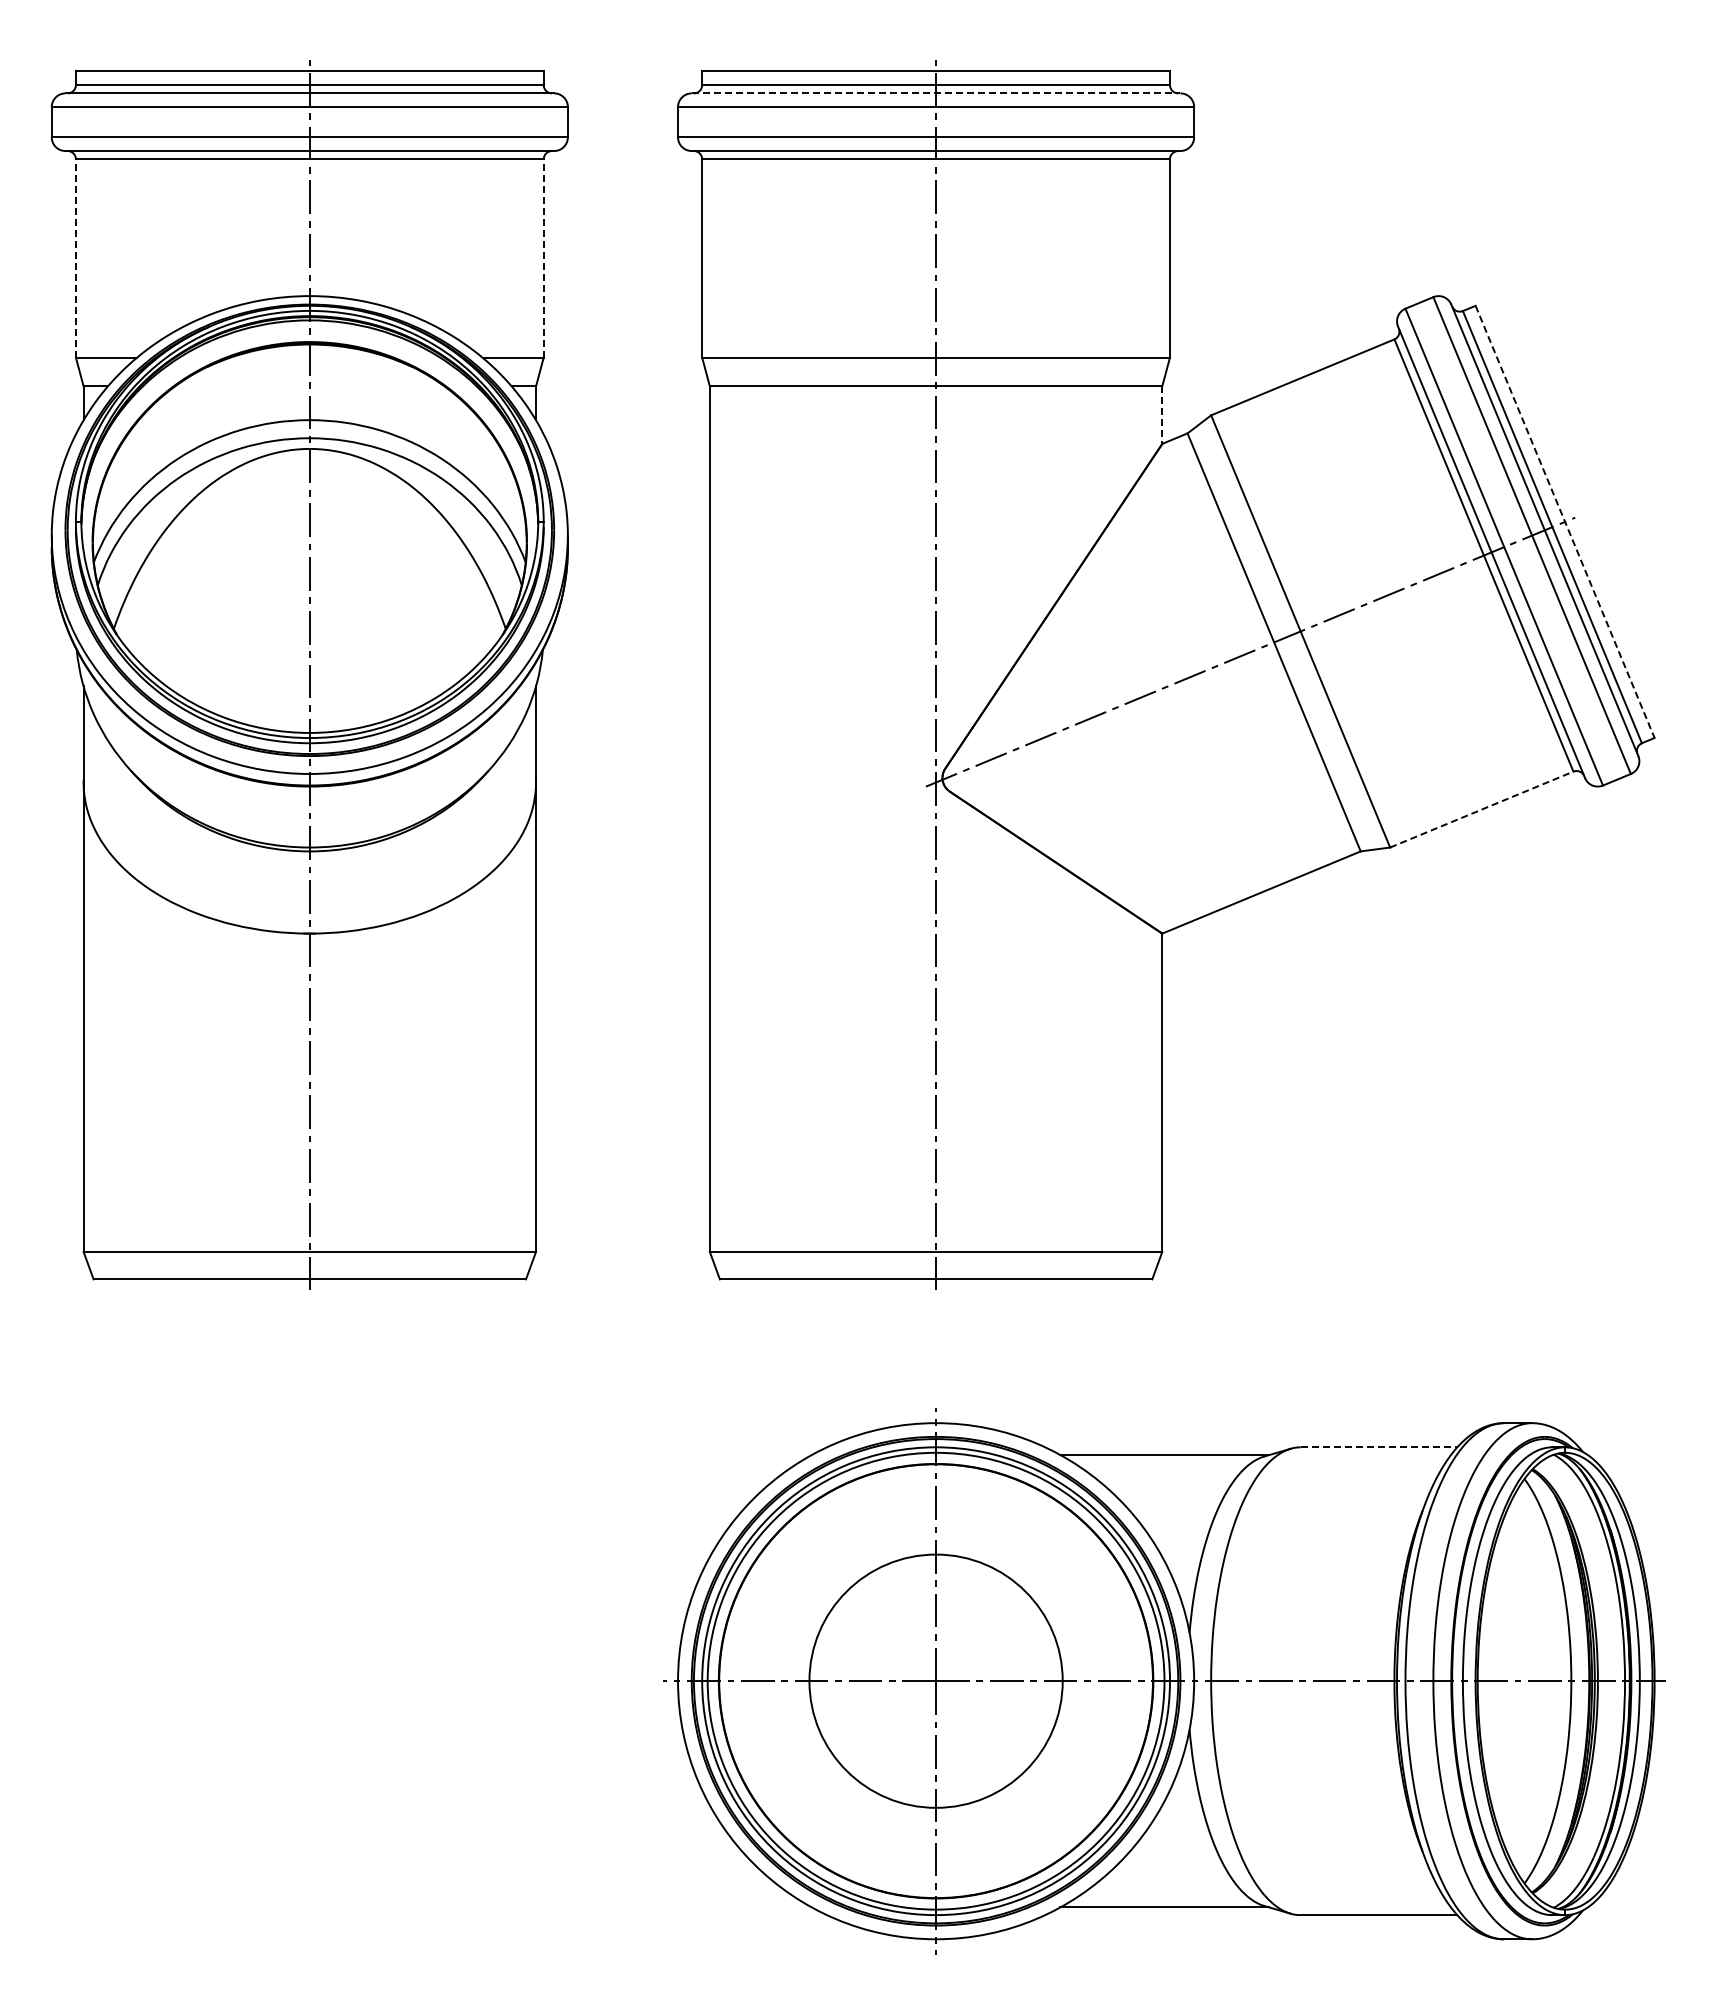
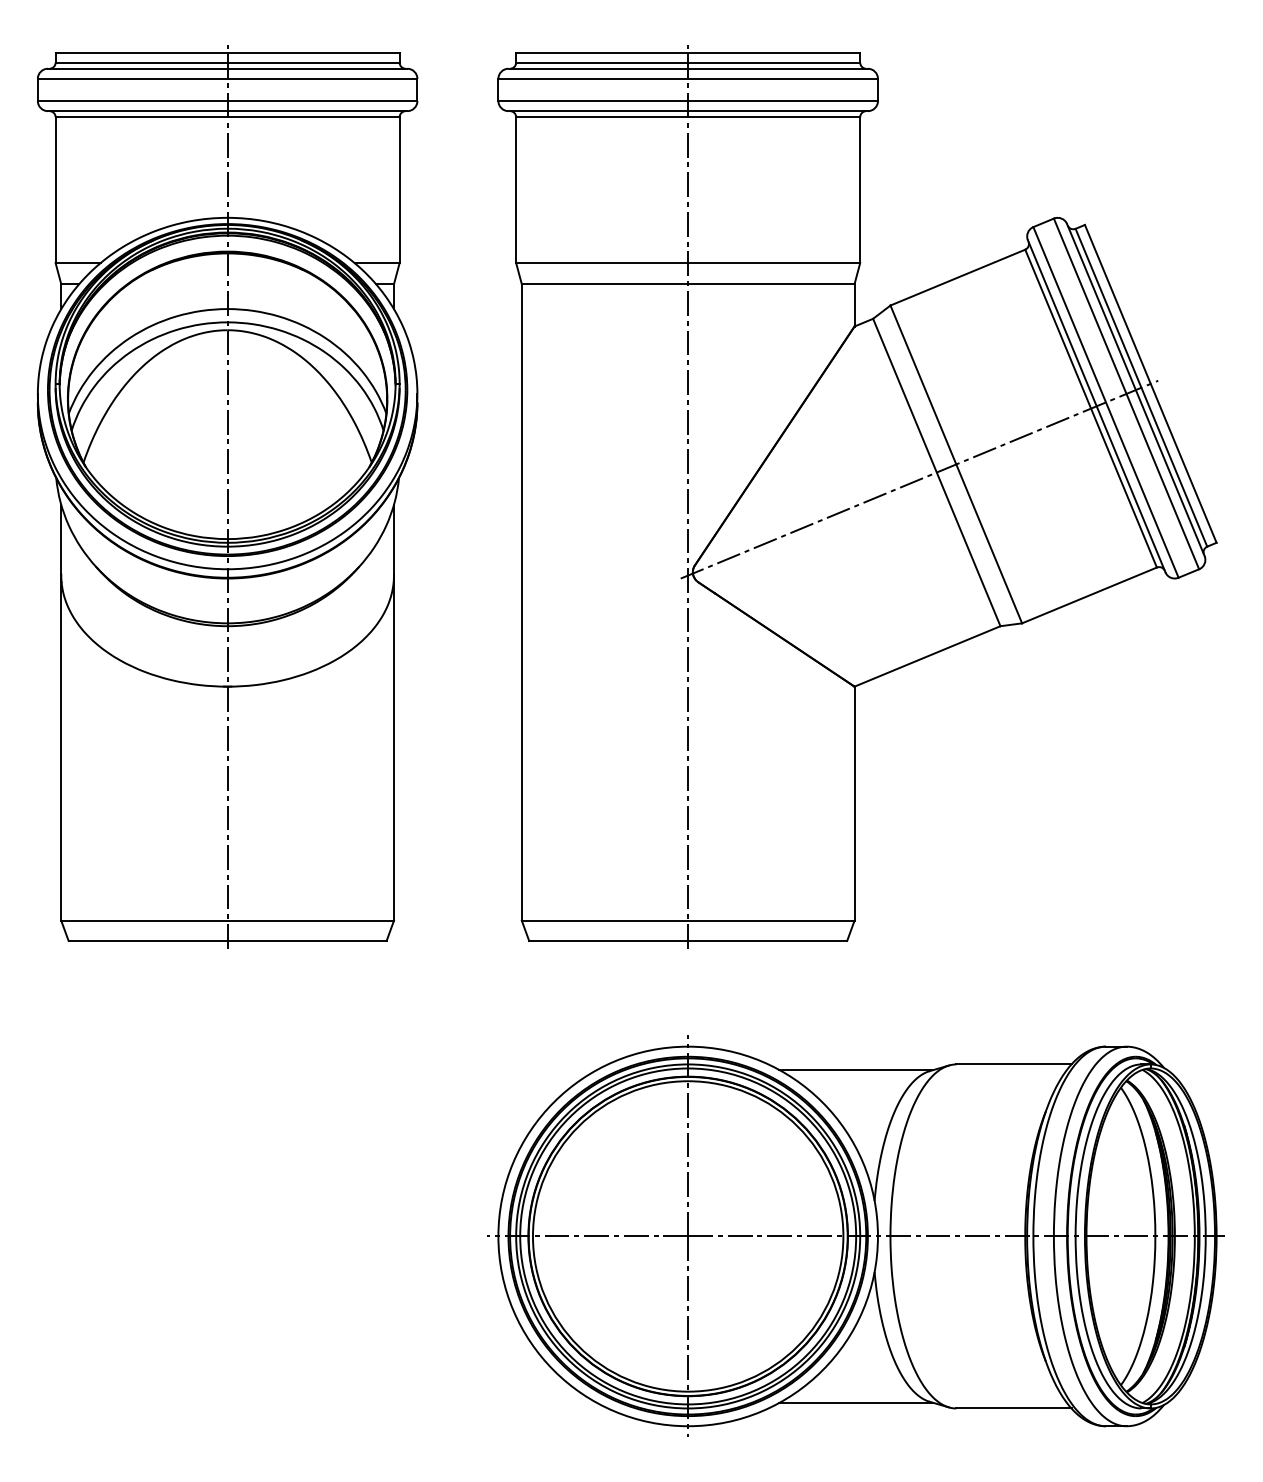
line: (936, 93) -> (688, 68), dashed -> solid
line: (75, 257) -> (55, 189), dashed -> solid
line: (543, 257) -> (399, 189), dashed -> solid
line: (1162, 415) -> (854, 305), dashed -> solid
line: (1565, 521) -> (1151, 383), dashed -> solid
line: (1482, 809) -> (1090, 595), dashed -> solid
line: (1379, 1447) -> (1014, 1064), dashed -> solid
circle: (936, 1681) -> (688, 1236), size x1.67

